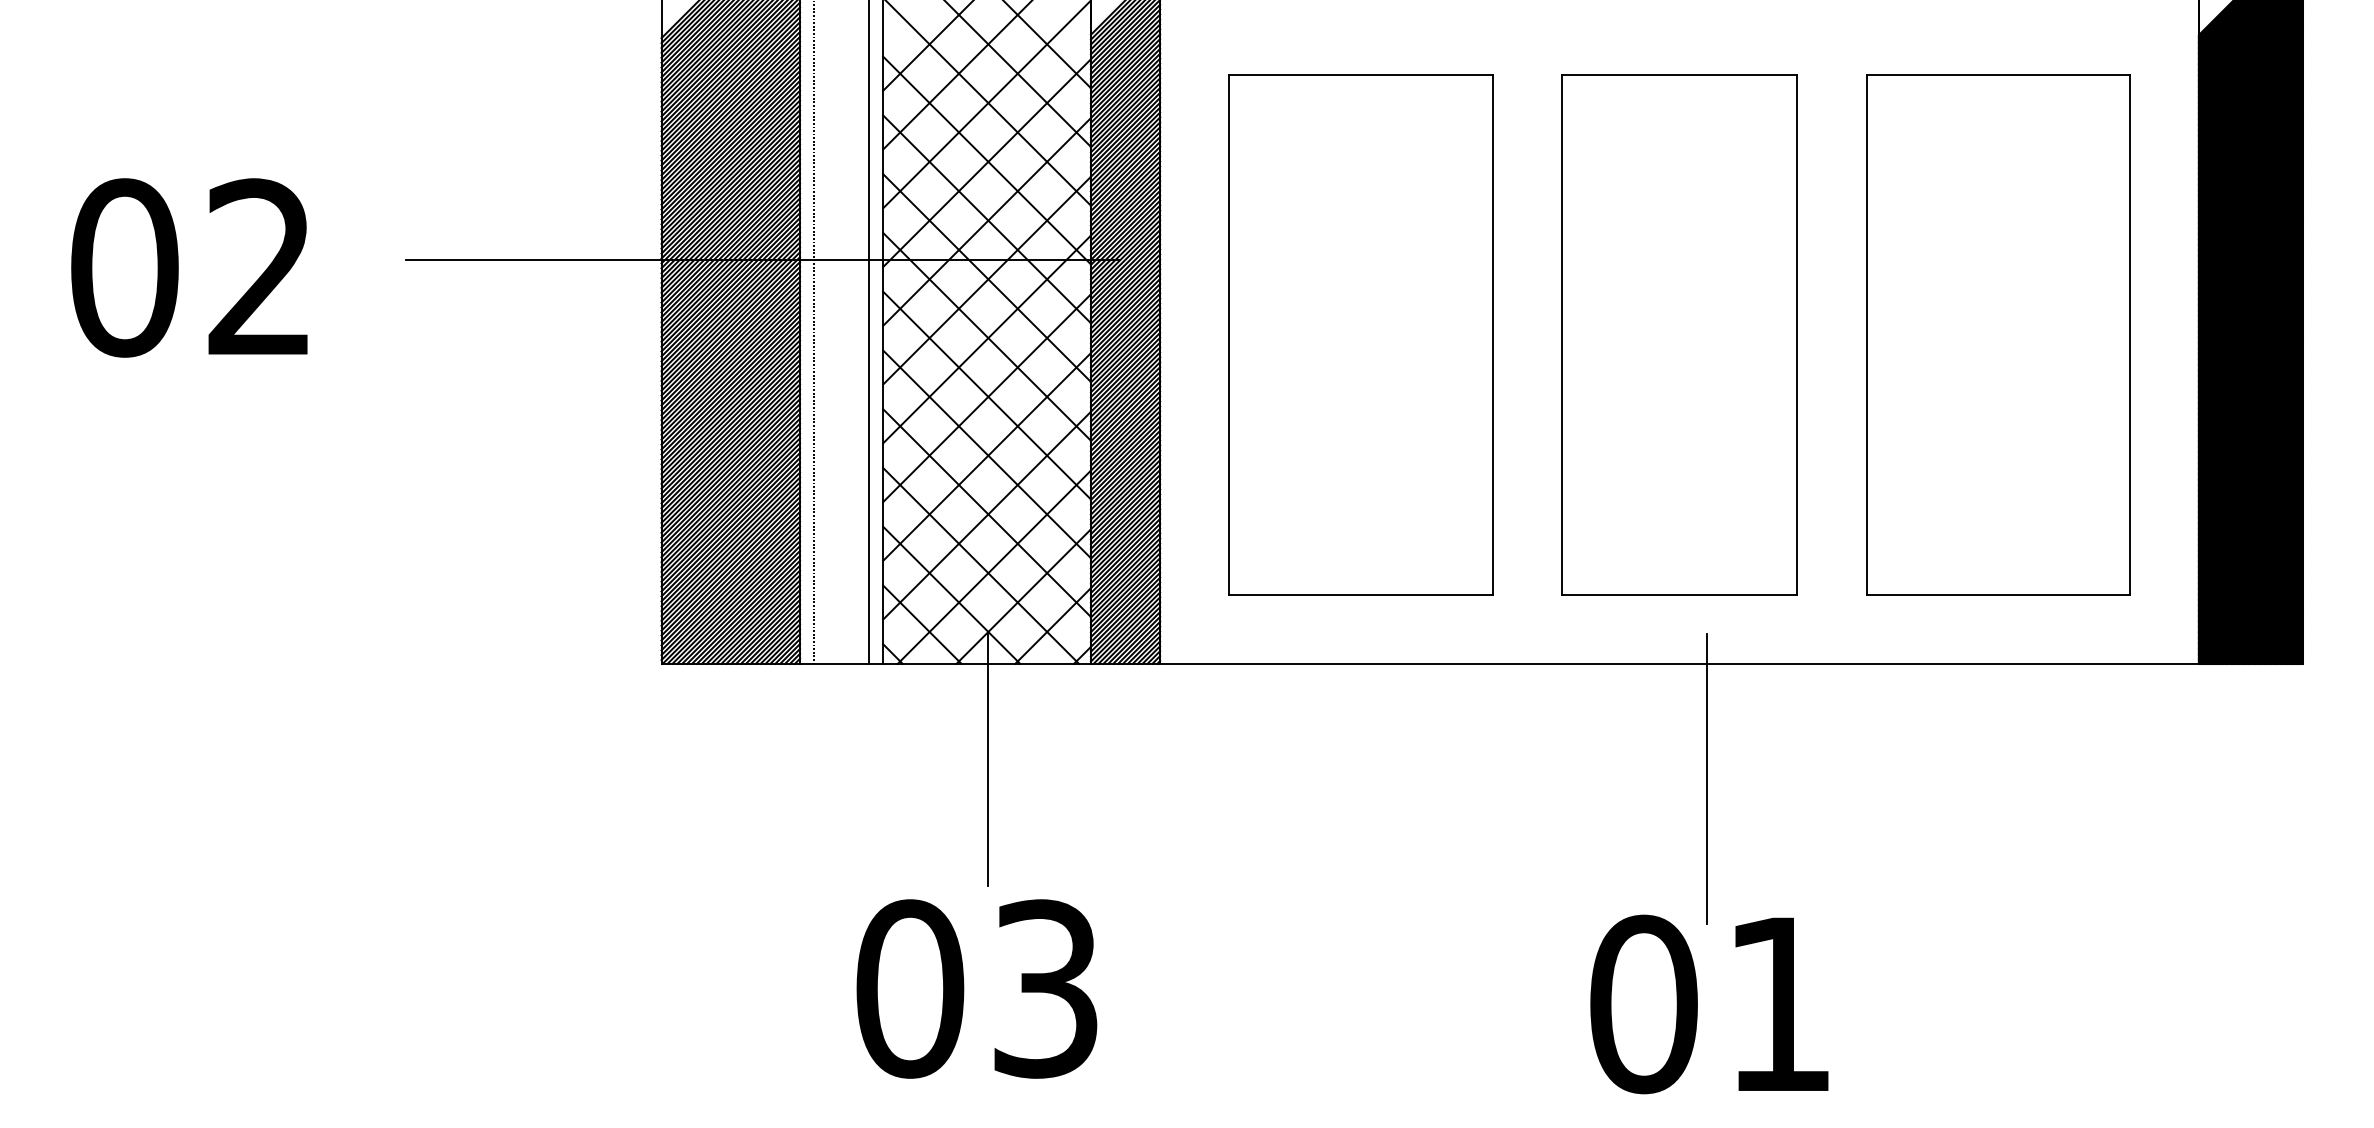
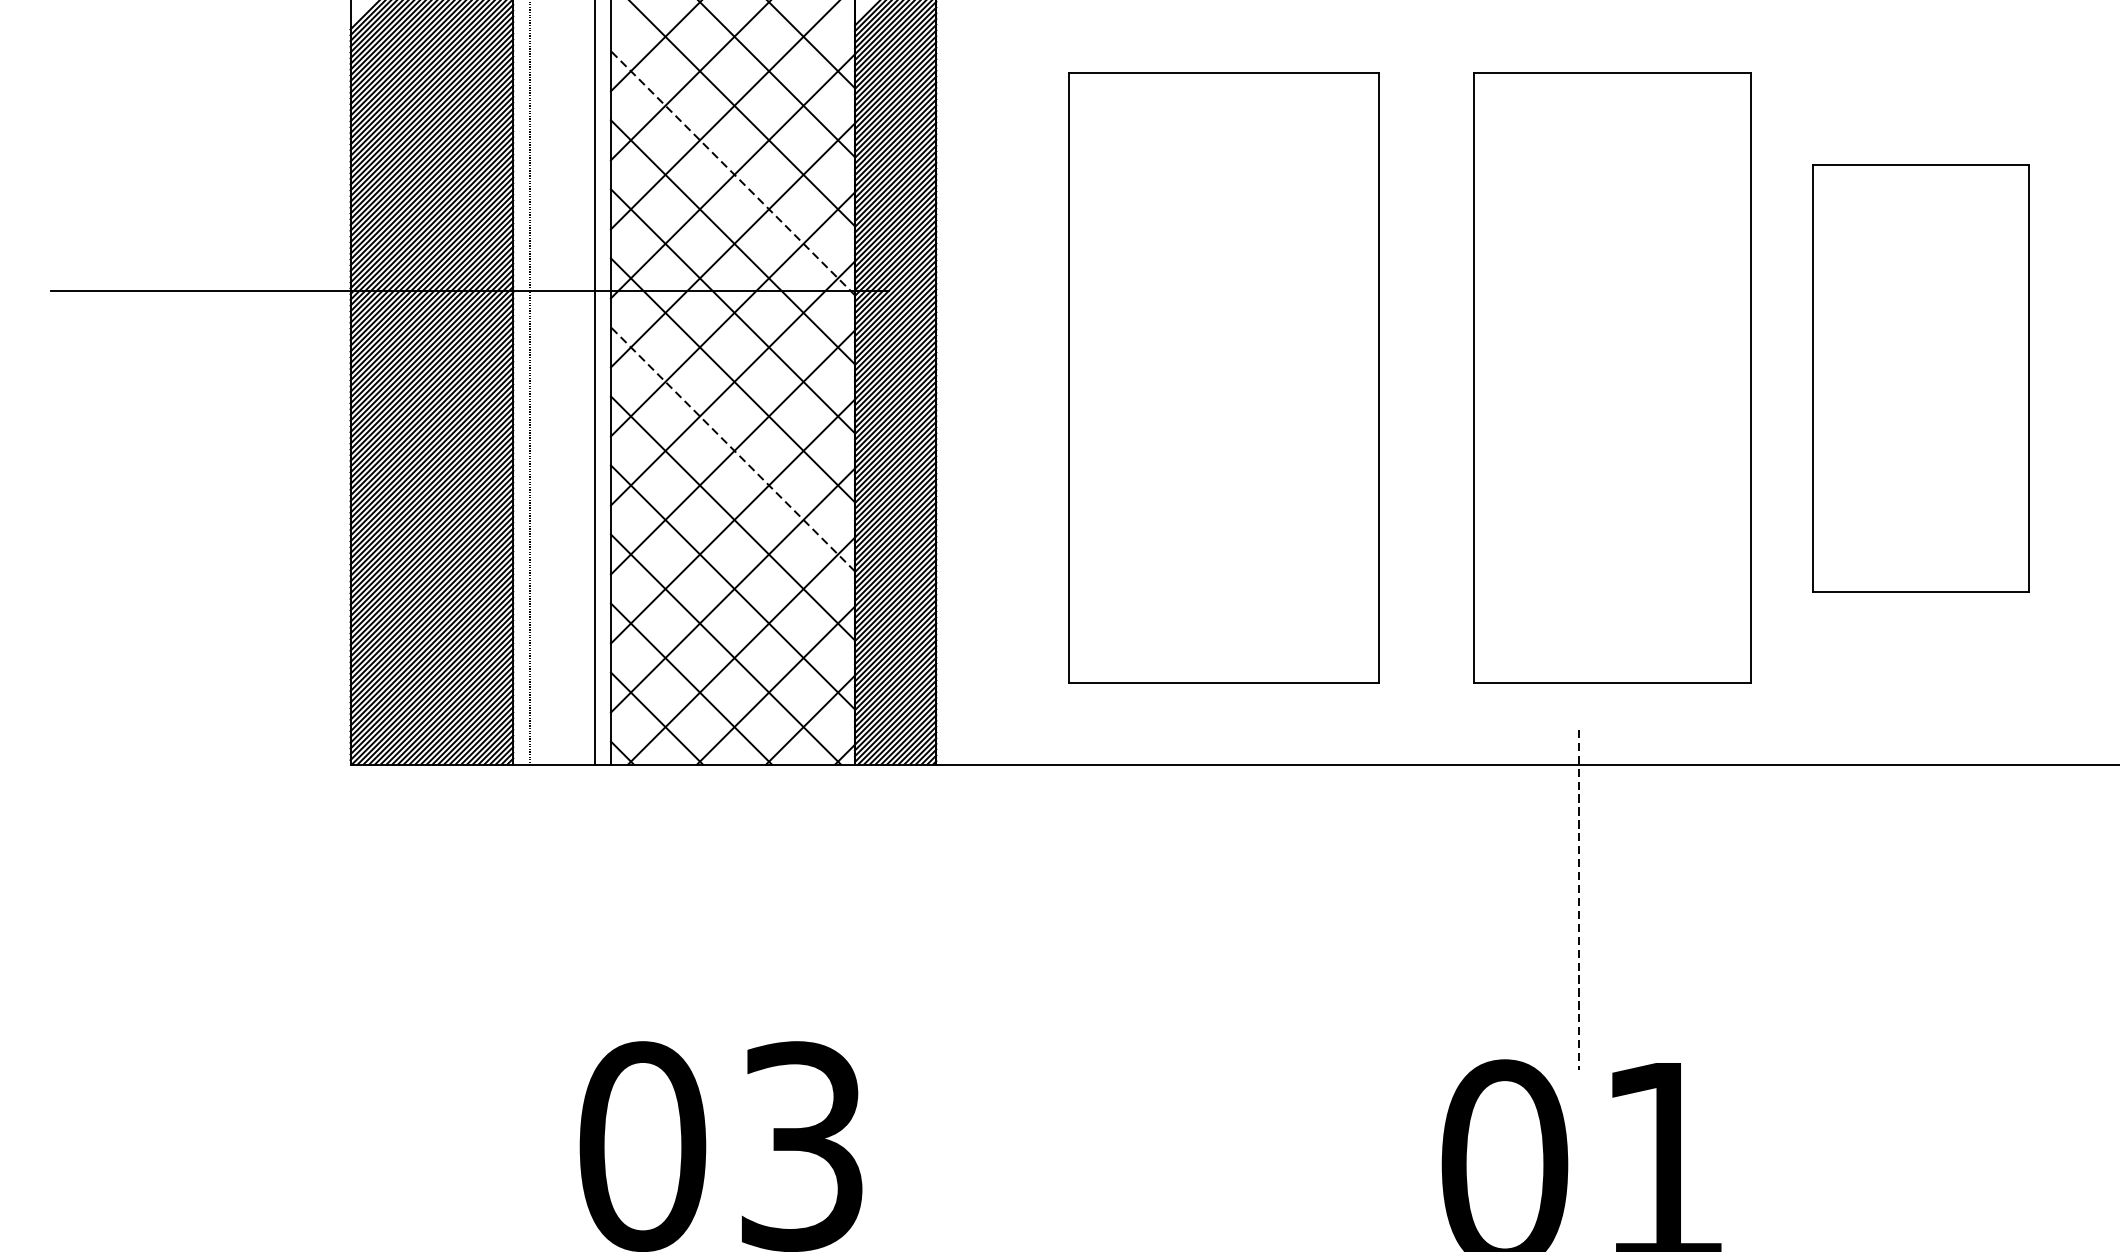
line: (987, 160) -> (733, 173), solid -> dashed
part: (1360, 334) -> (1223, 377), moved
part: (1679, 334) -> (1612, 377), moved
part: (1998, 334) -> (1921, 377), size x0.7
line: (987, 395) -> (733, 449), solid -> dashed
line: (988, 758) -> (734, 875), removed
line: (1707, 779) -> (1579, 900), solid -> dashed

